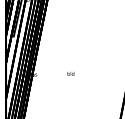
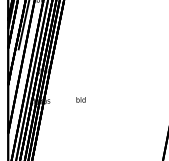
text: (70, 73) -> (80, 99), moved

